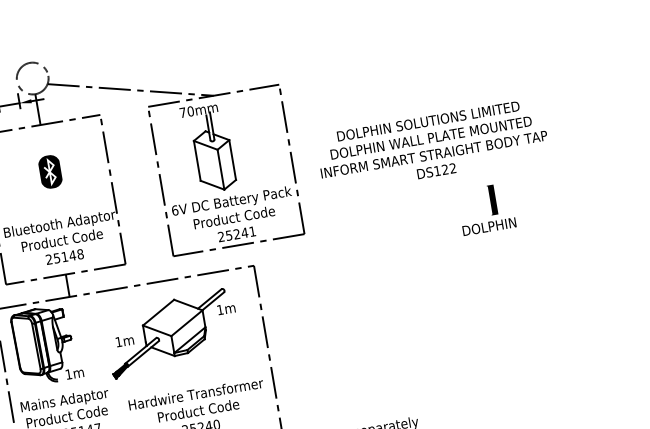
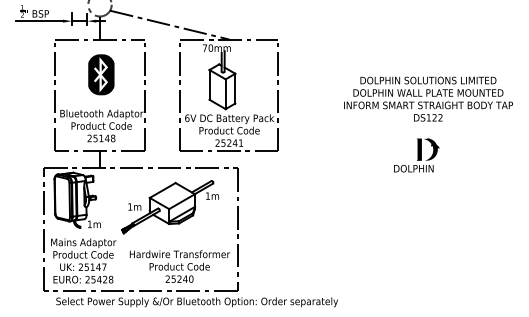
text: (432, 145) -> (428, 98), moved
part: (50, 171) -> (101, 74), size x1.67
fill: (508, 197) -> (431, 149), added

